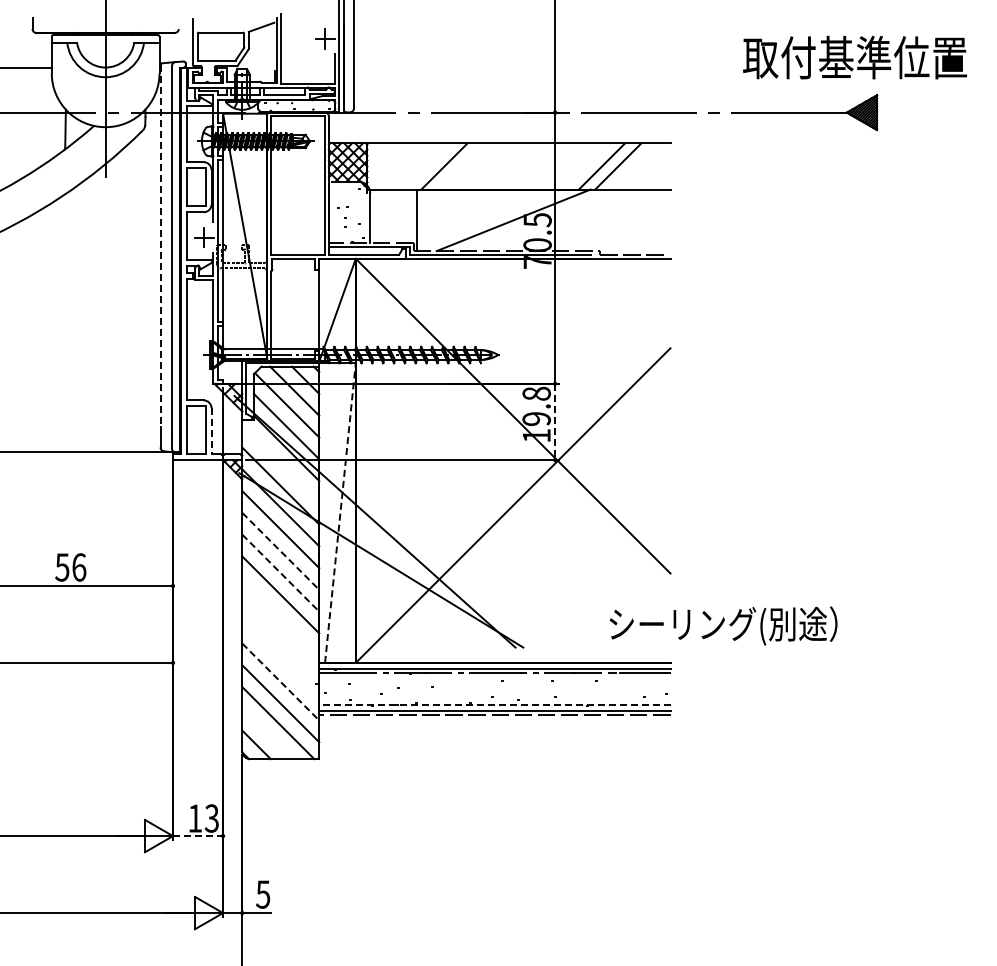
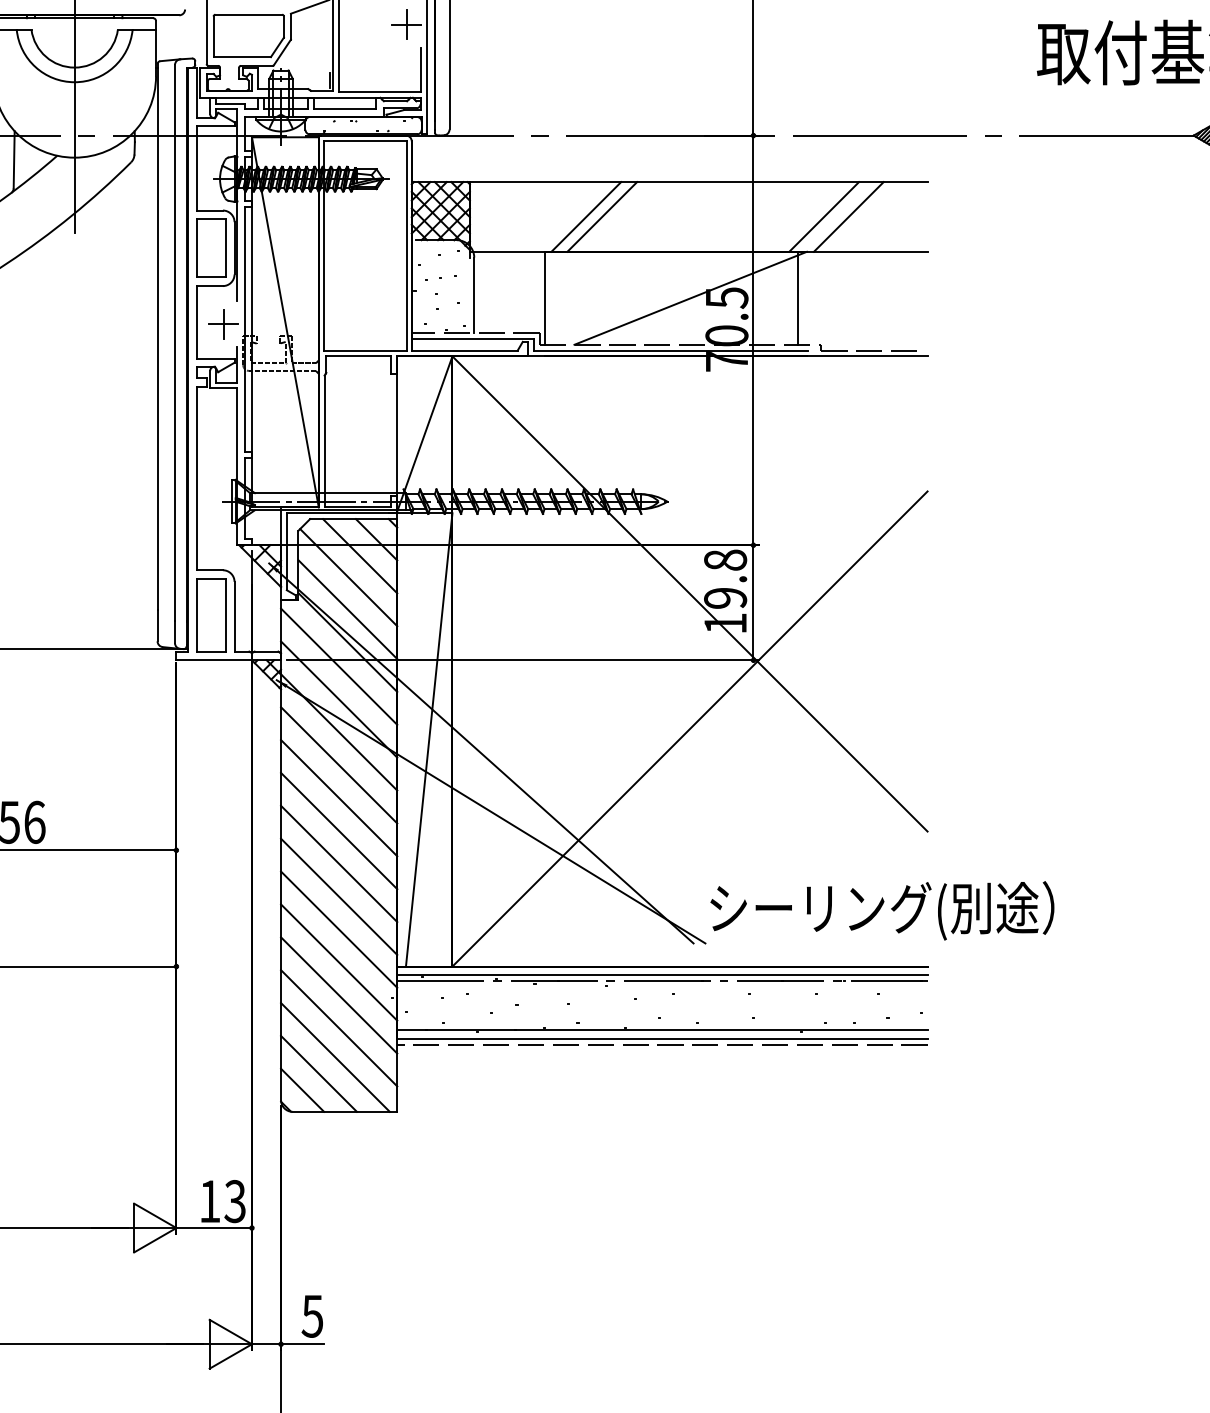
line: (454, 166) -> (601, 217), added
line: (584, 220) -> (797, 298), added
line: (160, 246) -> (157, 337), dashed -> solid
line: (555, 422) -> (753, 603), dashed -> solid
line: (211, 431) -> (234, 617), dashed -> solid
line: (280, 463) -> (338, 665), added
line: (340, 512) -> (429, 739), dashed -> solid
line: (281, 551) -> (340, 798), dashed -> solid
line: (281, 573) -> (340, 831), dashed -> solid
line: (280, 616) -> (338, 896), added
text: (723, 625) -> (882, 910), moved
line: (280, 638) -> (338, 929), added
line: (280, 659) -> (338, 961), added
line: (281, 682) -> (340, 996), dashed -> solid
line: (494, 705) -> (661, 1030), dashed -> solid
line: (267, 733) -> (319, 1073), added
line: (198, 836) -> (214, 1228), dashed -> solid

